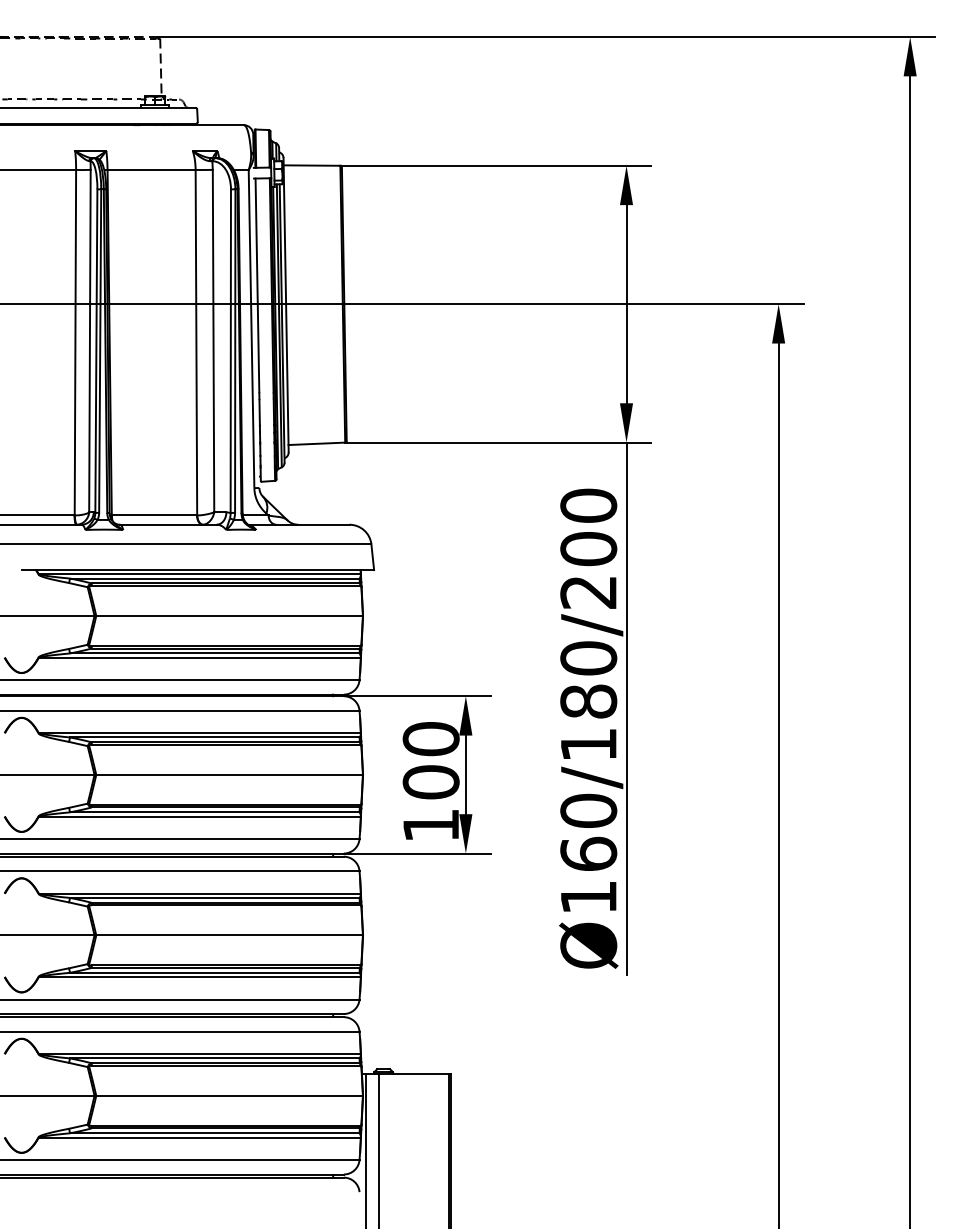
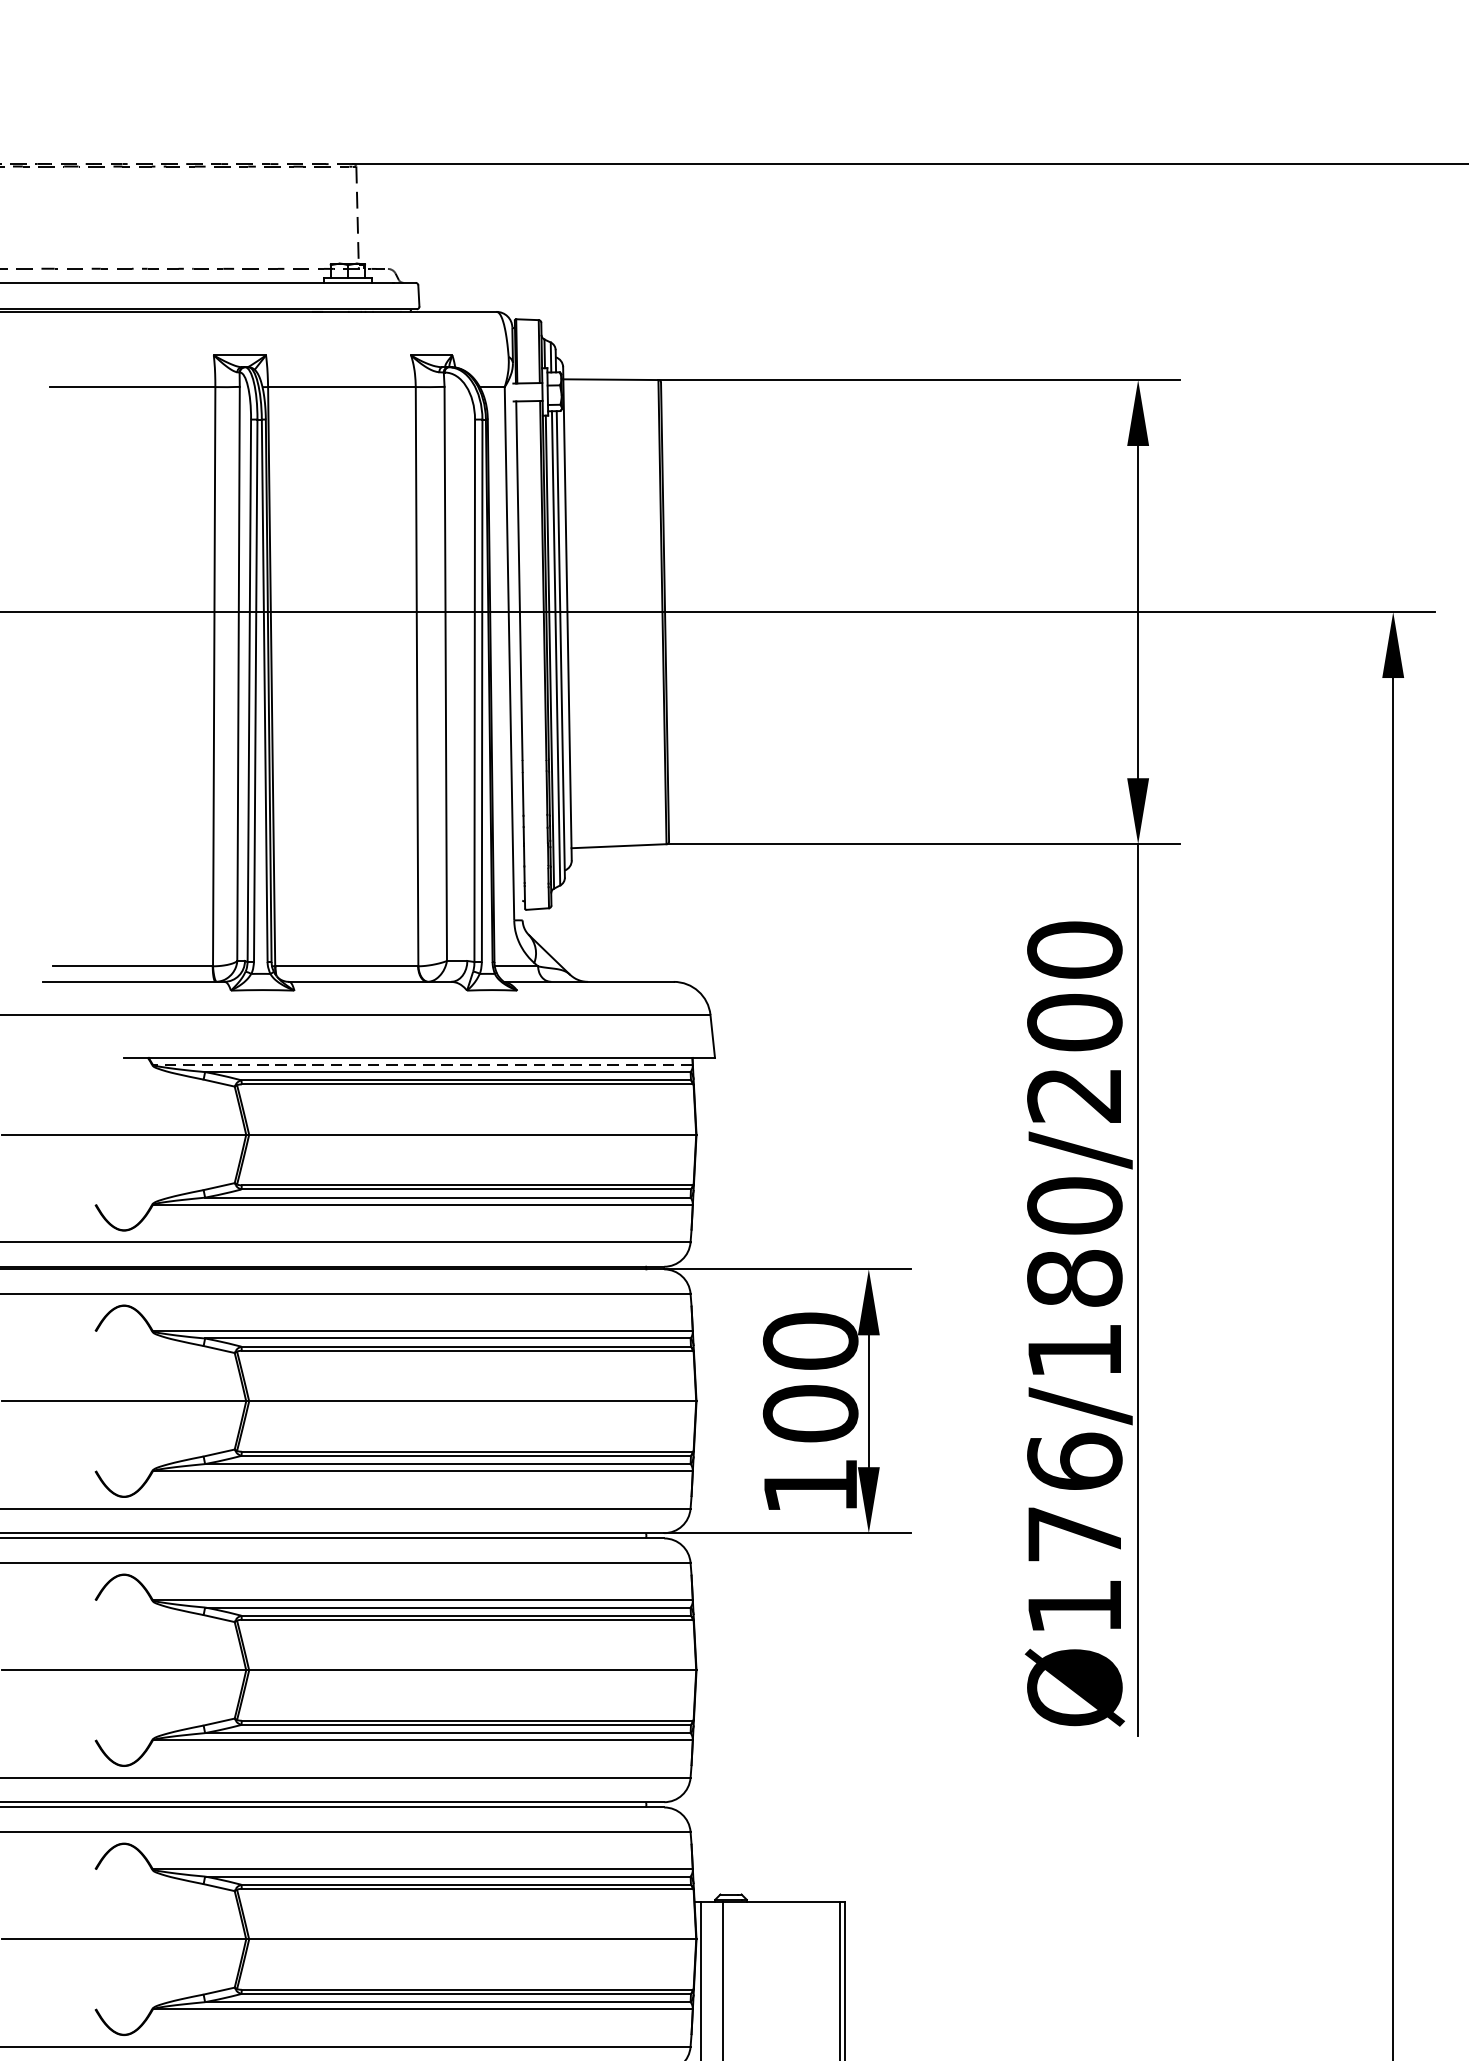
line: (199, 574) -> (422, 1065), solid -> dashed
text: (588, 831) -> (1074, 1496), Ø160/180/200 -> Ø176/180/200

